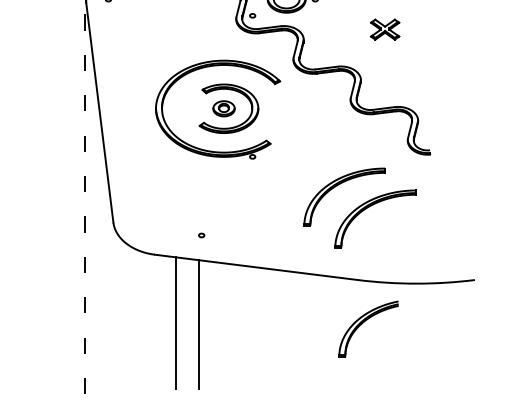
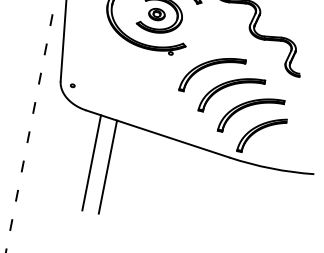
part: (308, 163) -> (210, 66), added
part: (201, 235) -> (72, 85), moved
part: (363, 323) -> (259, 130), moved

